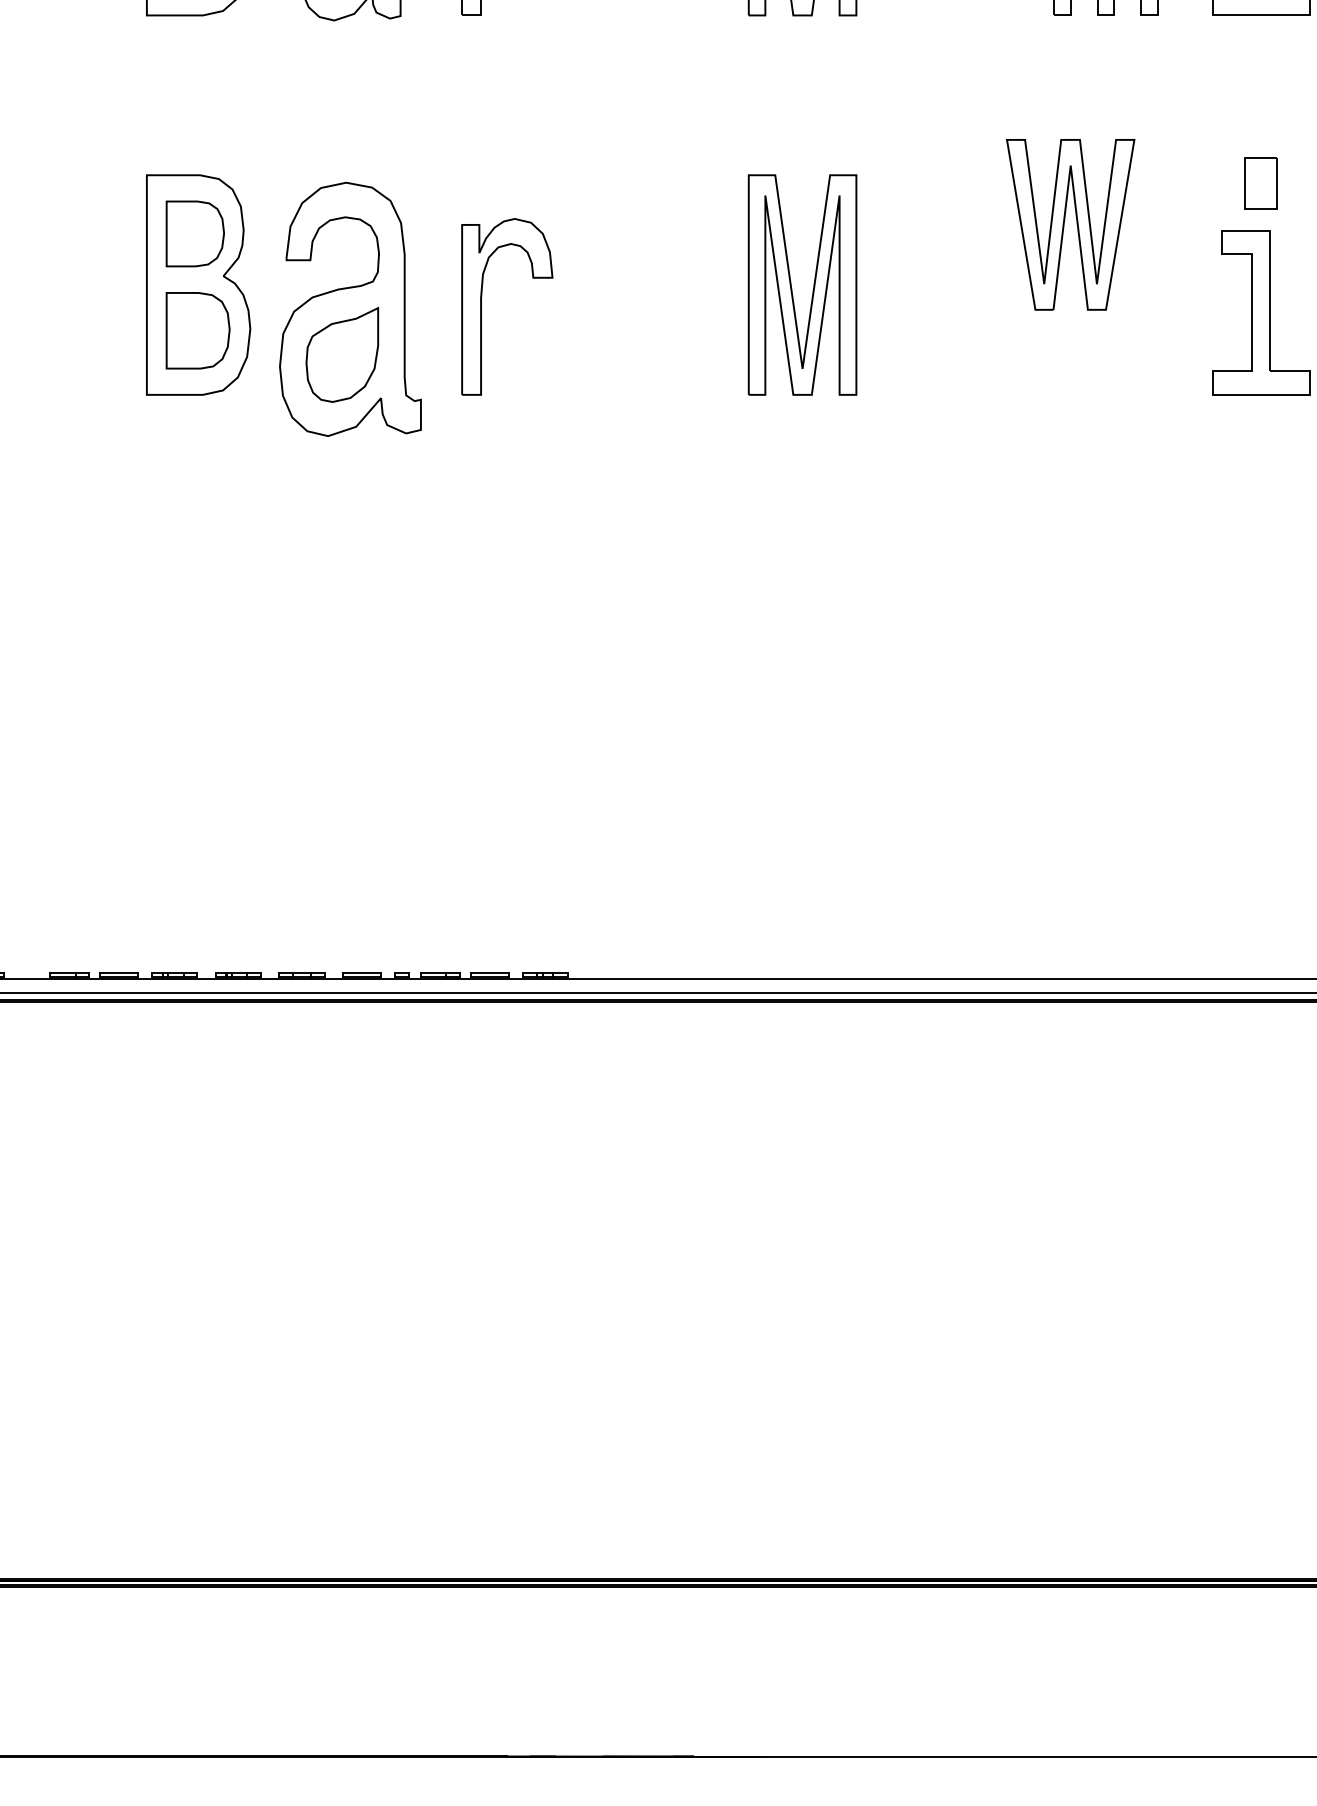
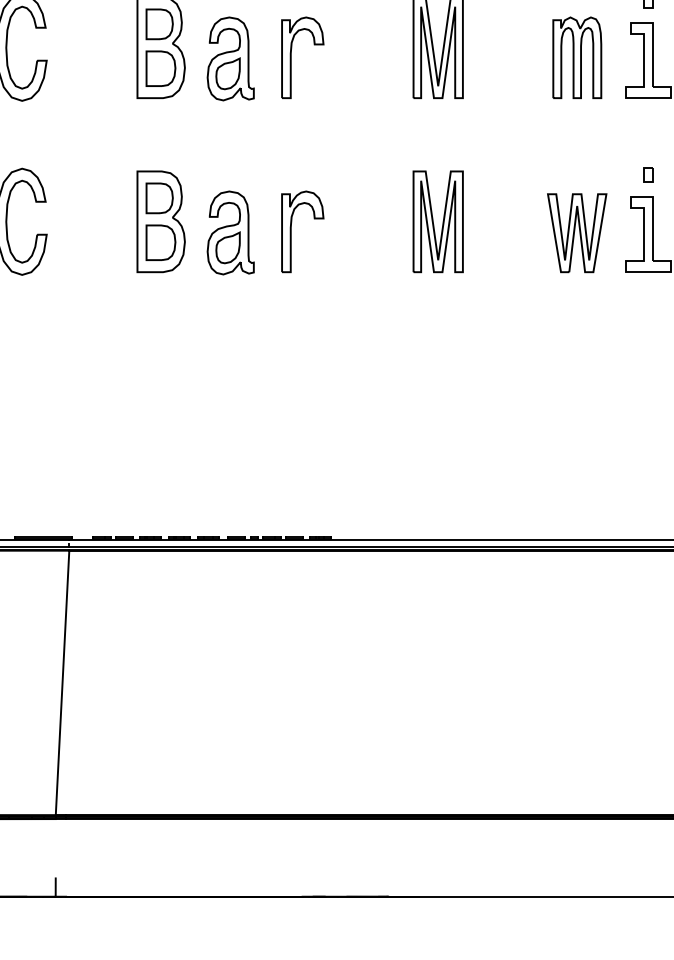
part: (1261, 181) -> (648, 174), size x0.62
part: (1071, 225) -> (577, 233), moved
part: (349, 308) -> (230, 232), size x0.71

